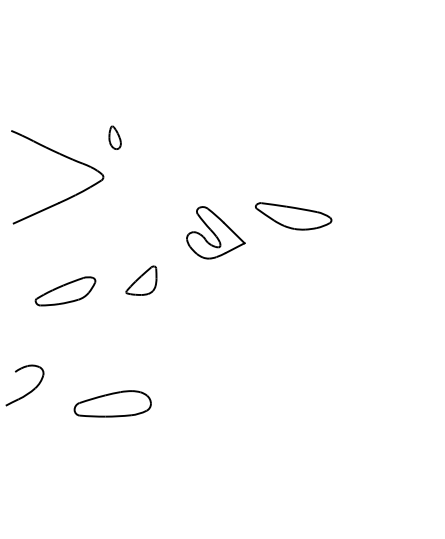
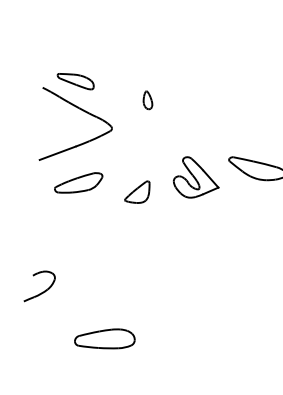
part: (52, 119) -> (75, 81), added
part: (114, 137) -> (147, 100), moved
part: (141, 280) -> (137, 191), moved
part: (65, 291) -> (78, 182), moved
part: (112, 403) -> (104, 338), moved

